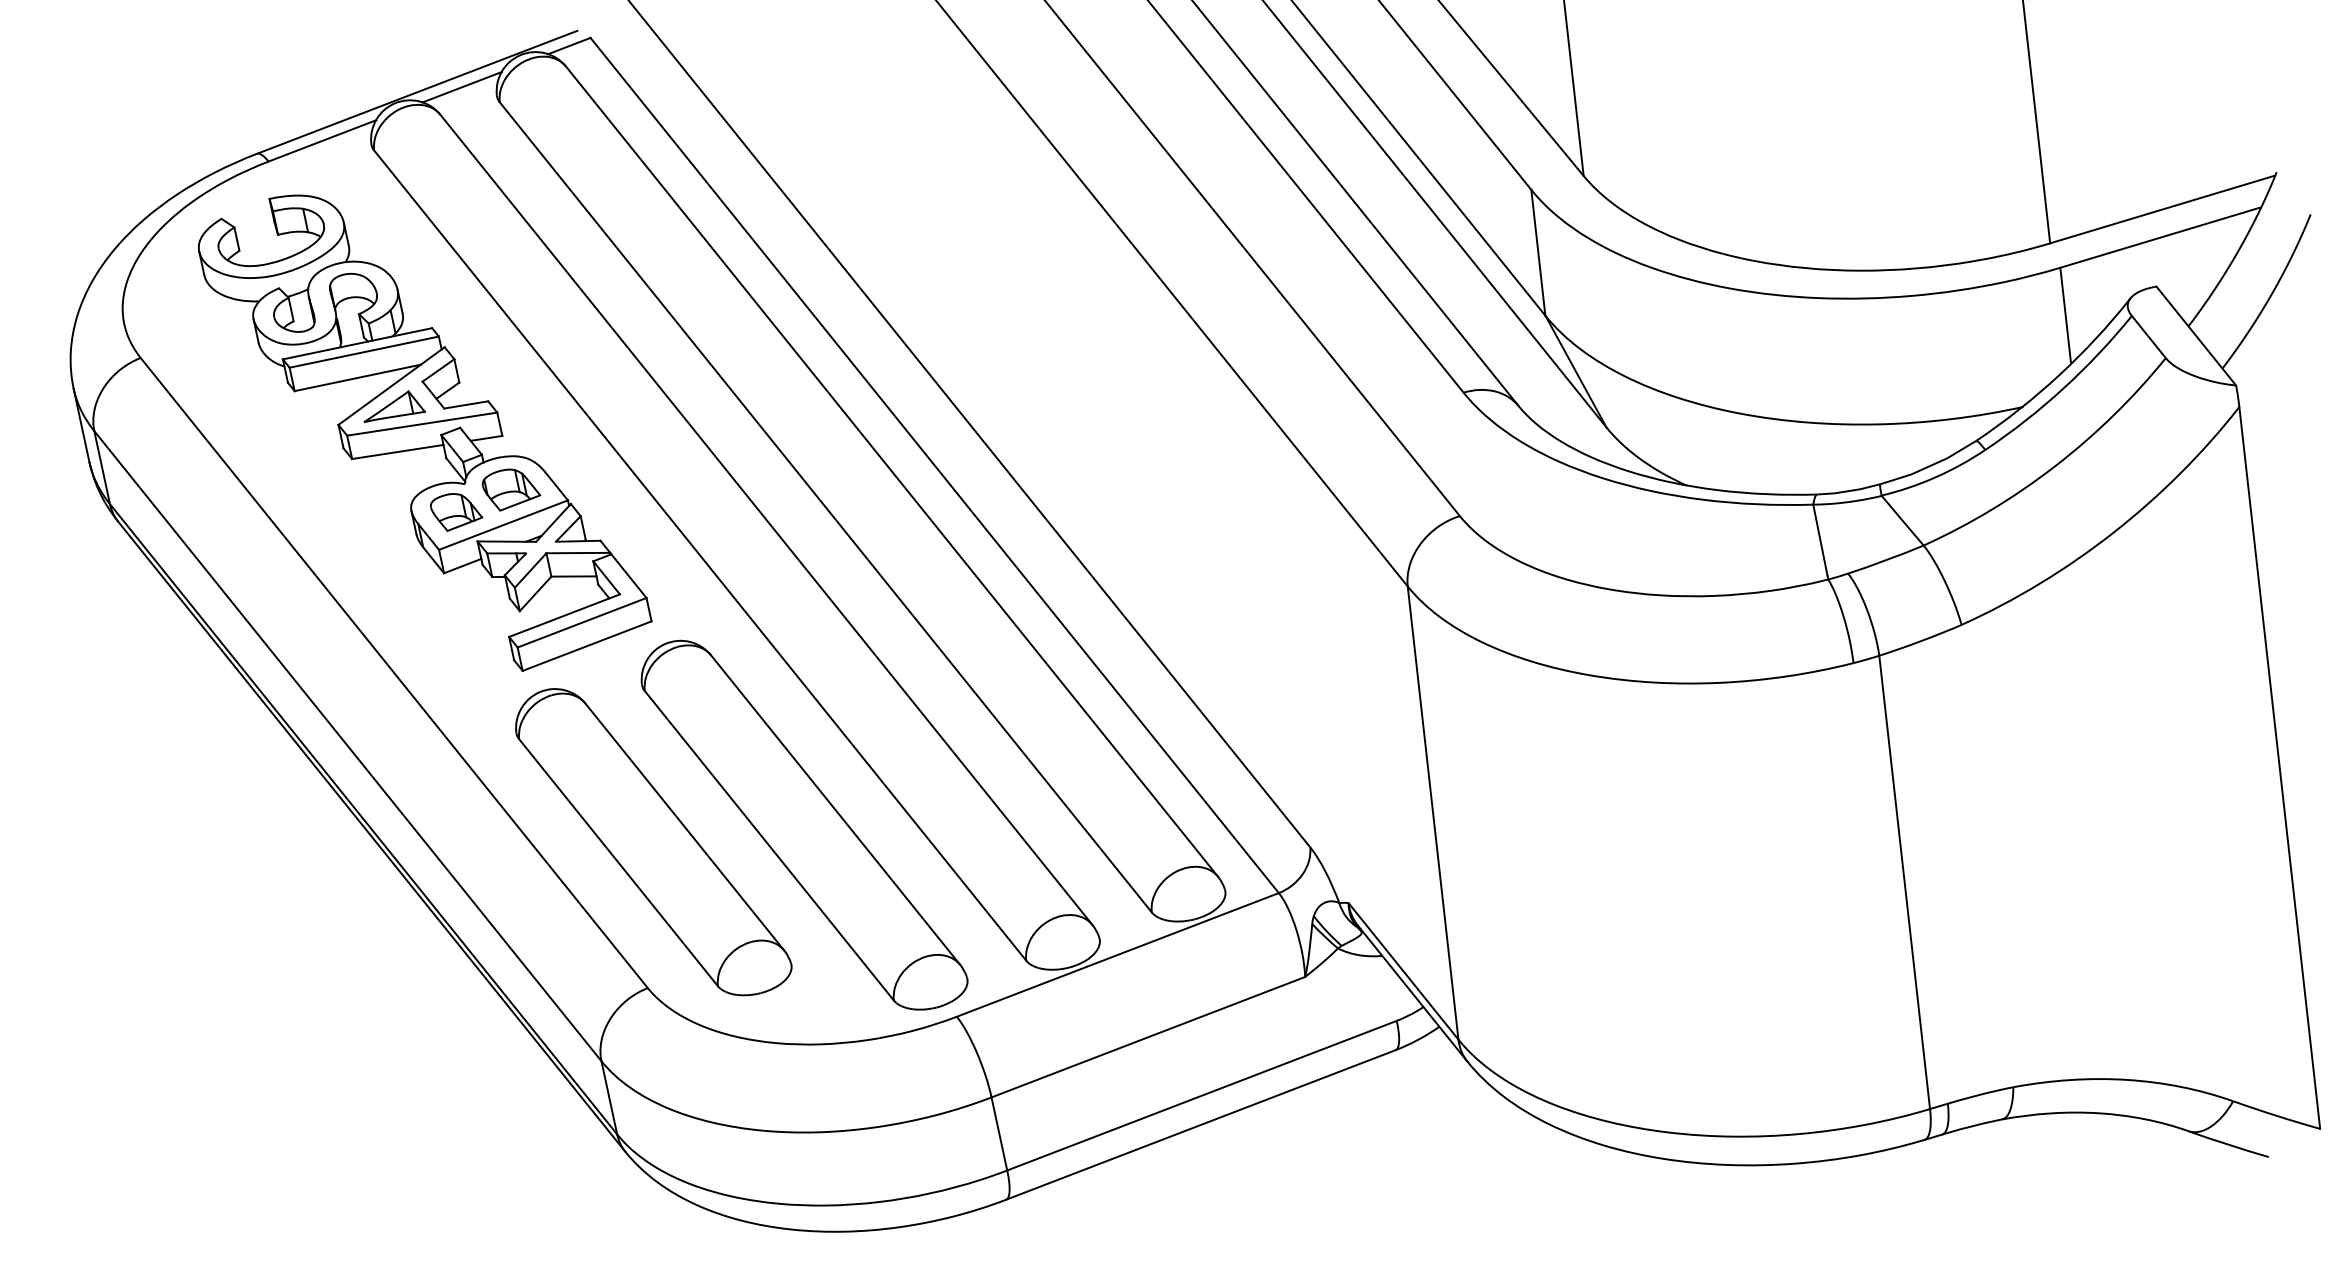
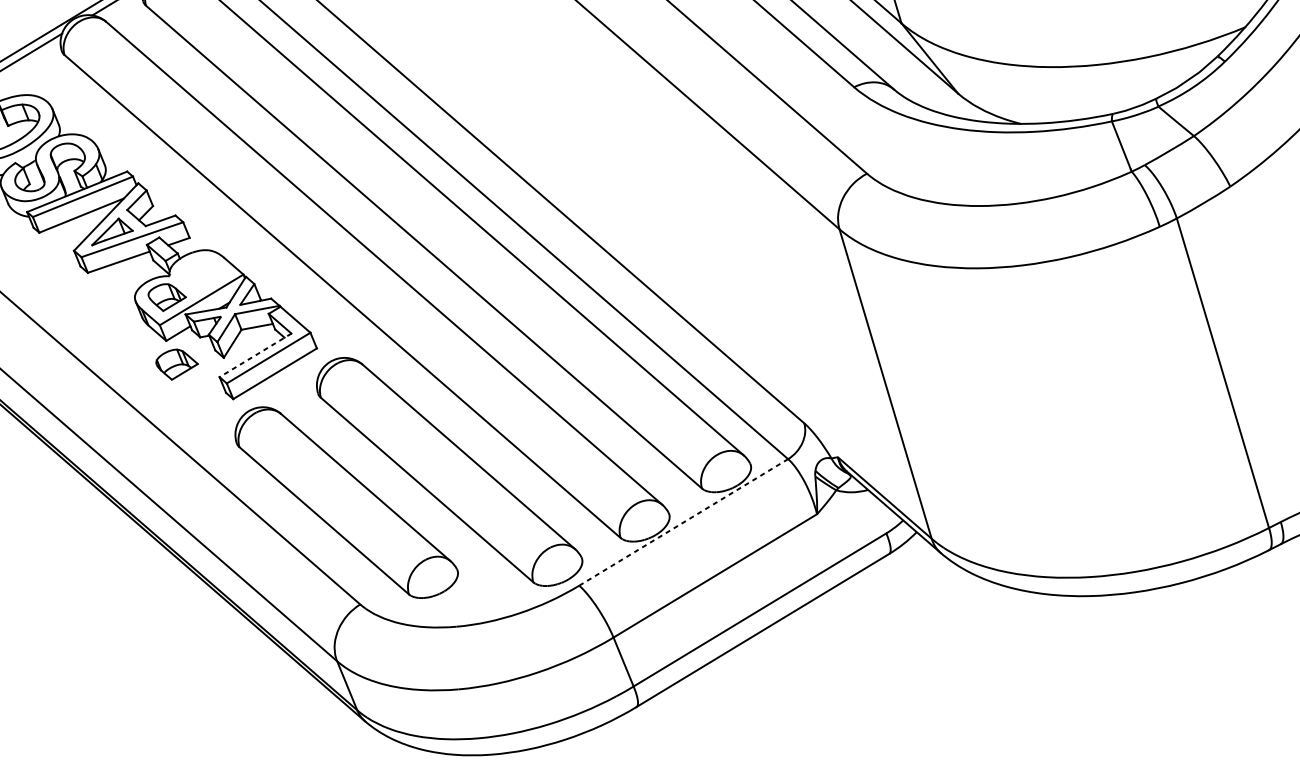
part: (511, 489) -> (177, 363), moved
line: (564, 615) -> (255, 355), solid -> dashed
line: (1118, 954) -> (684, 522), solid -> dashed

